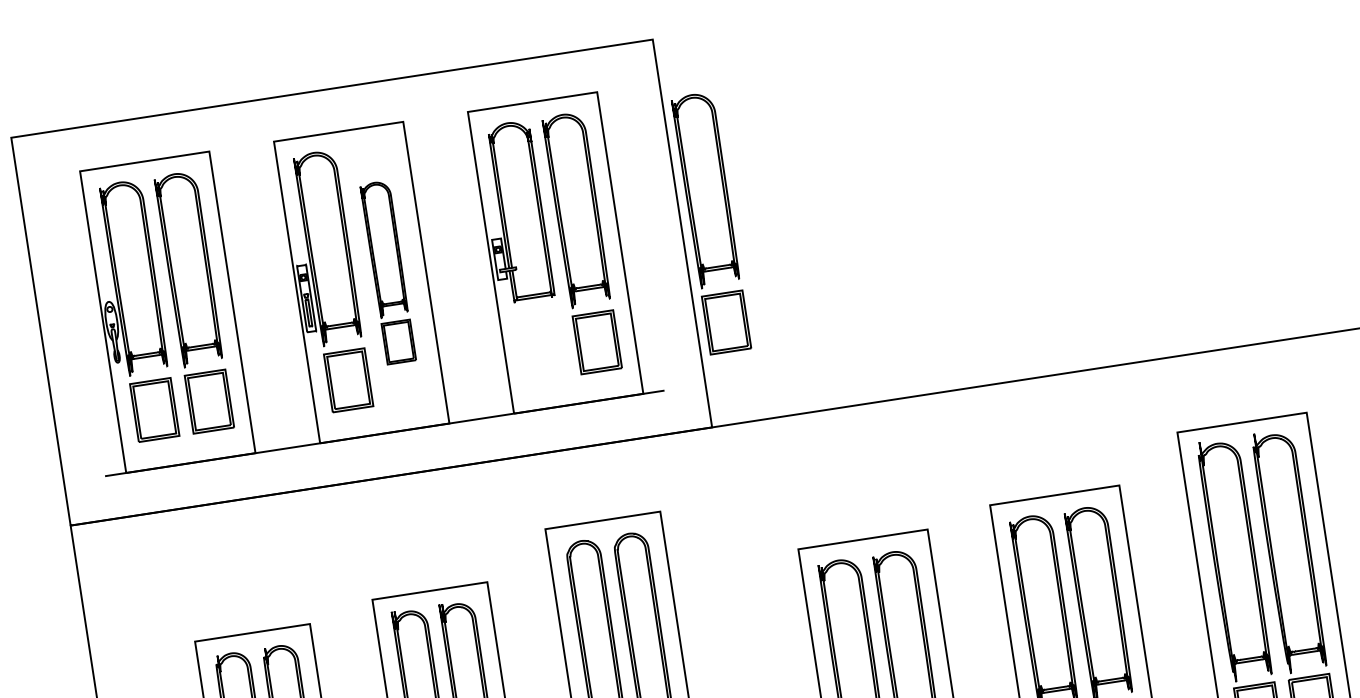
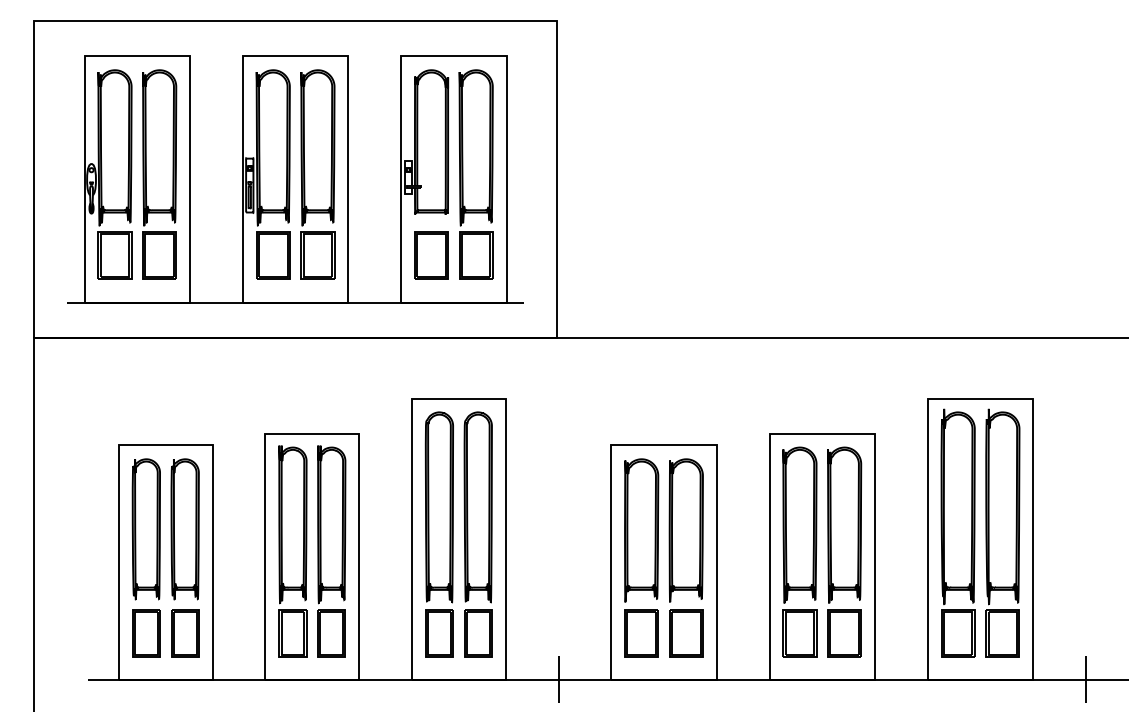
part: (711, 222) -> (581, 174), removed
part: (387, 272) -> (317, 174), size x1.43
part: (542, 350) -> (431, 255), added

